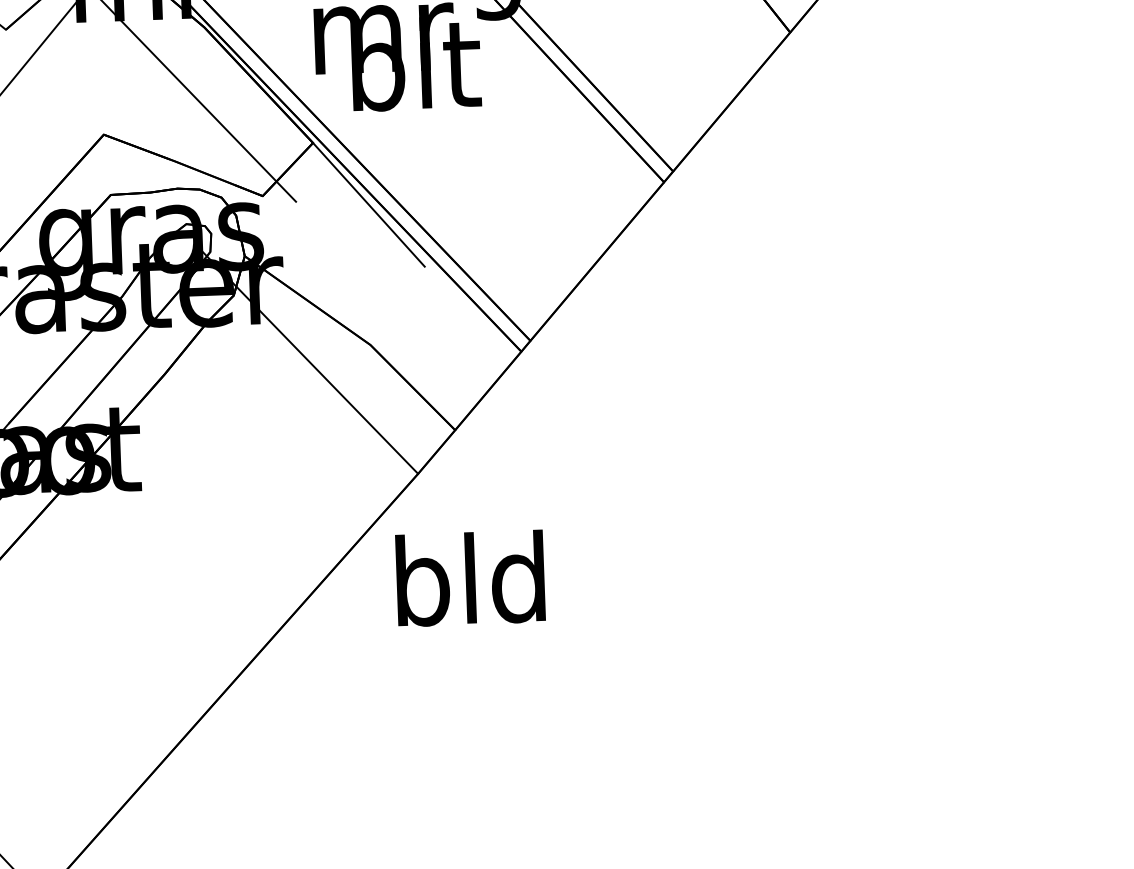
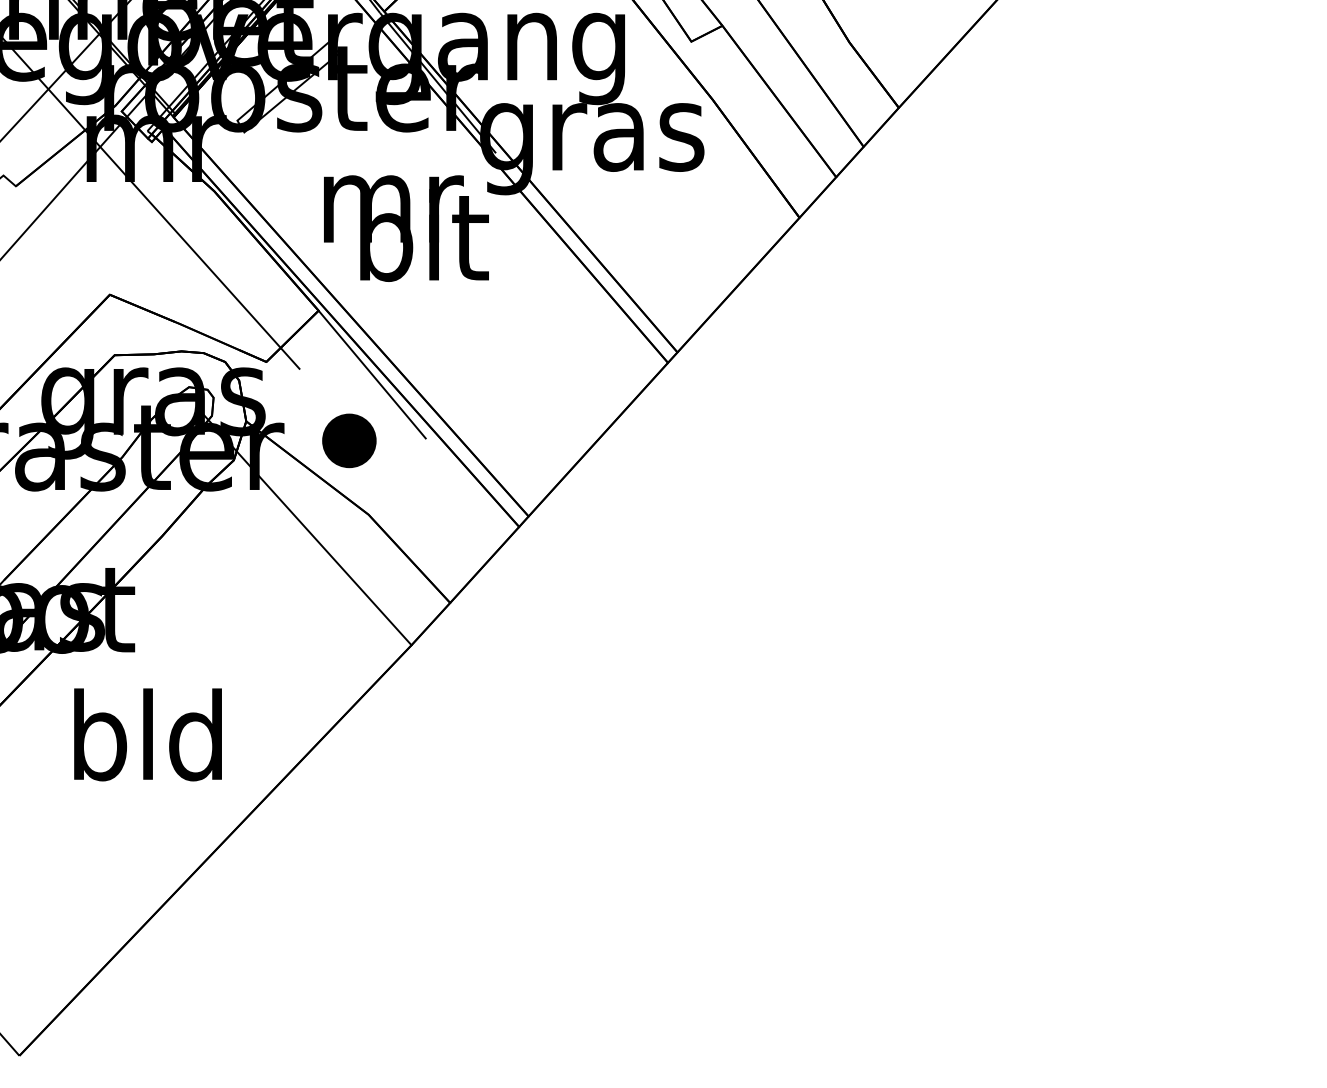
part: (348, 271) -> (349, 440), added
text: (469, 578) -> (147, 734), moved

